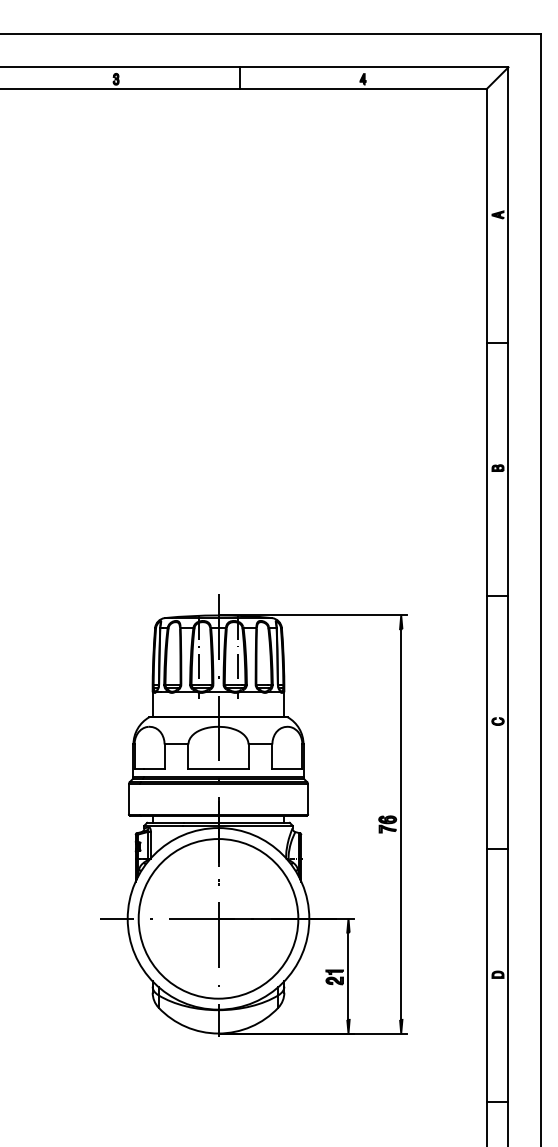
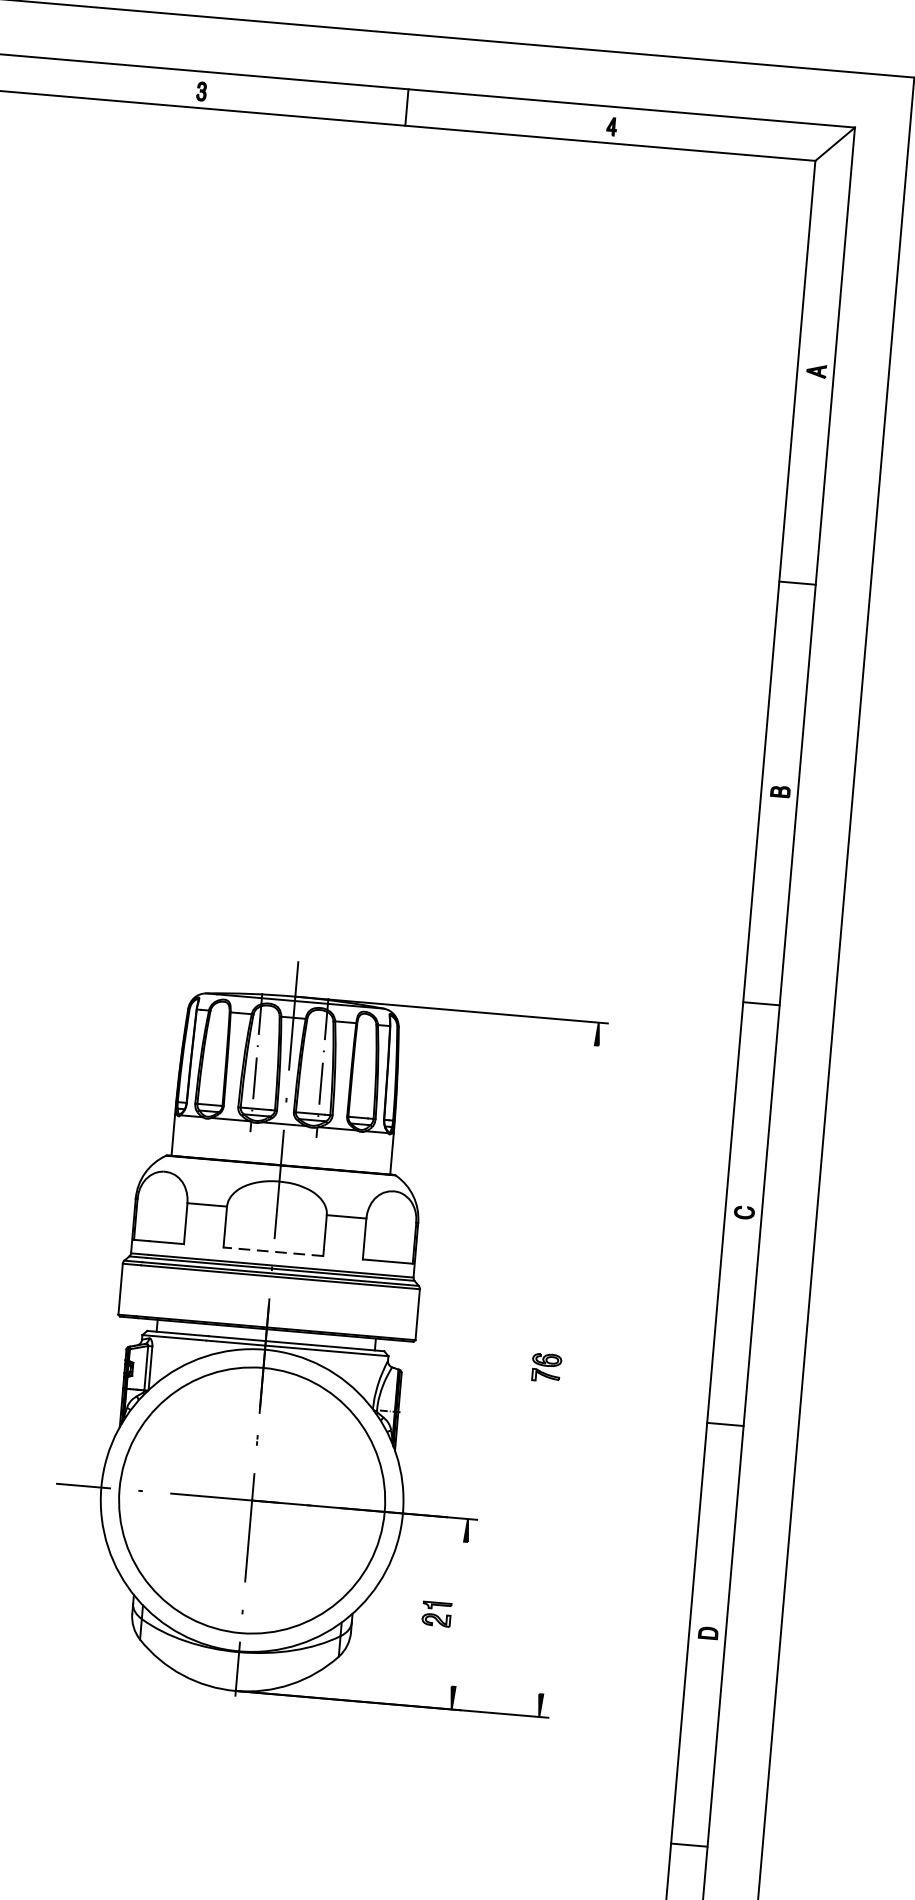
line: (218, 769) -> (273, 1252), solid -> dashed
line: (401, 824) -> (569, 1369), removed
line: (348, 975) -> (459, 1613), removed

